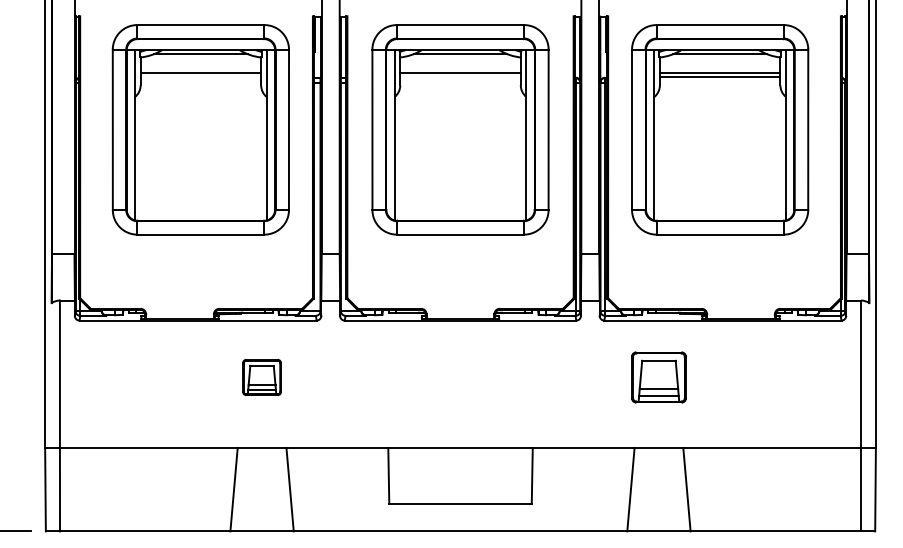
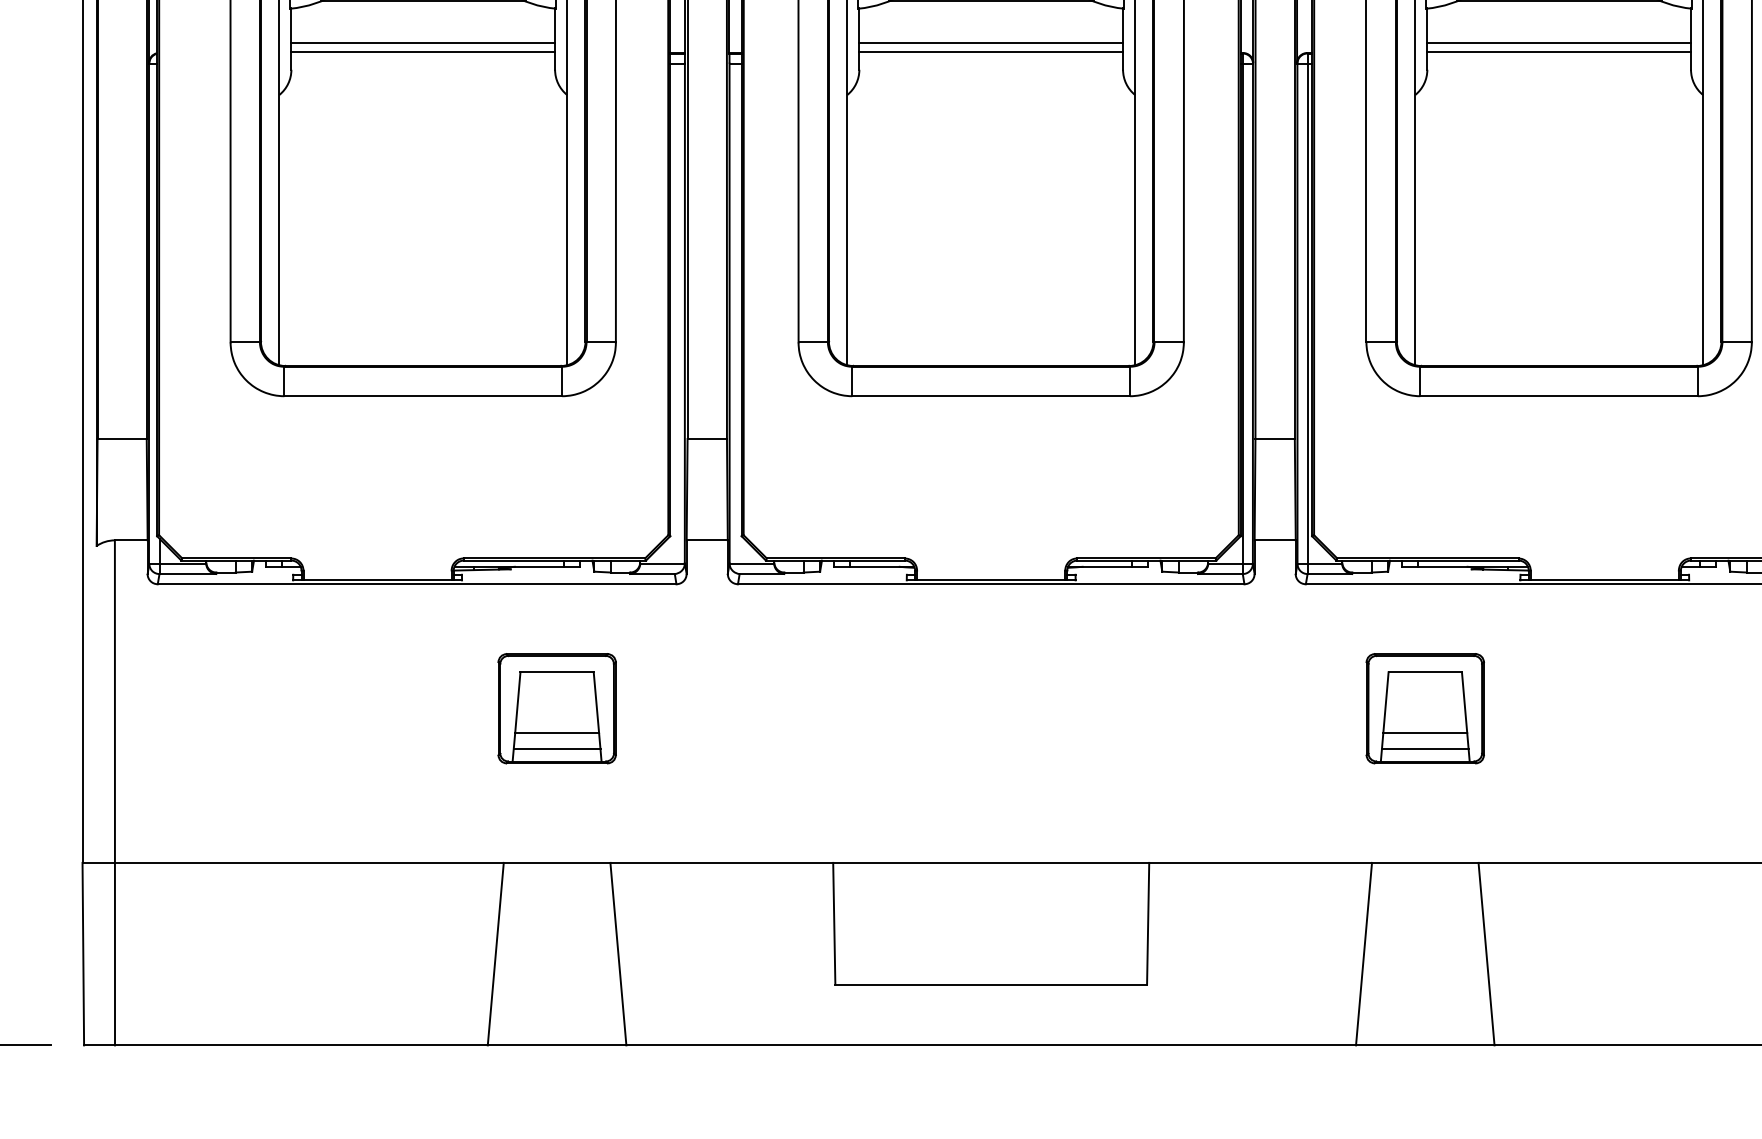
line: (200, 77) -> (422, 52), added
line: (460, 77) -> (991, 52), added
part: (261, 377) -> (555, 708), size x1.43

